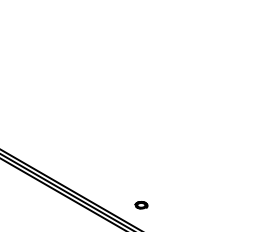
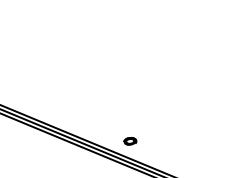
part: (141, 205) -> (130, 141), moved

